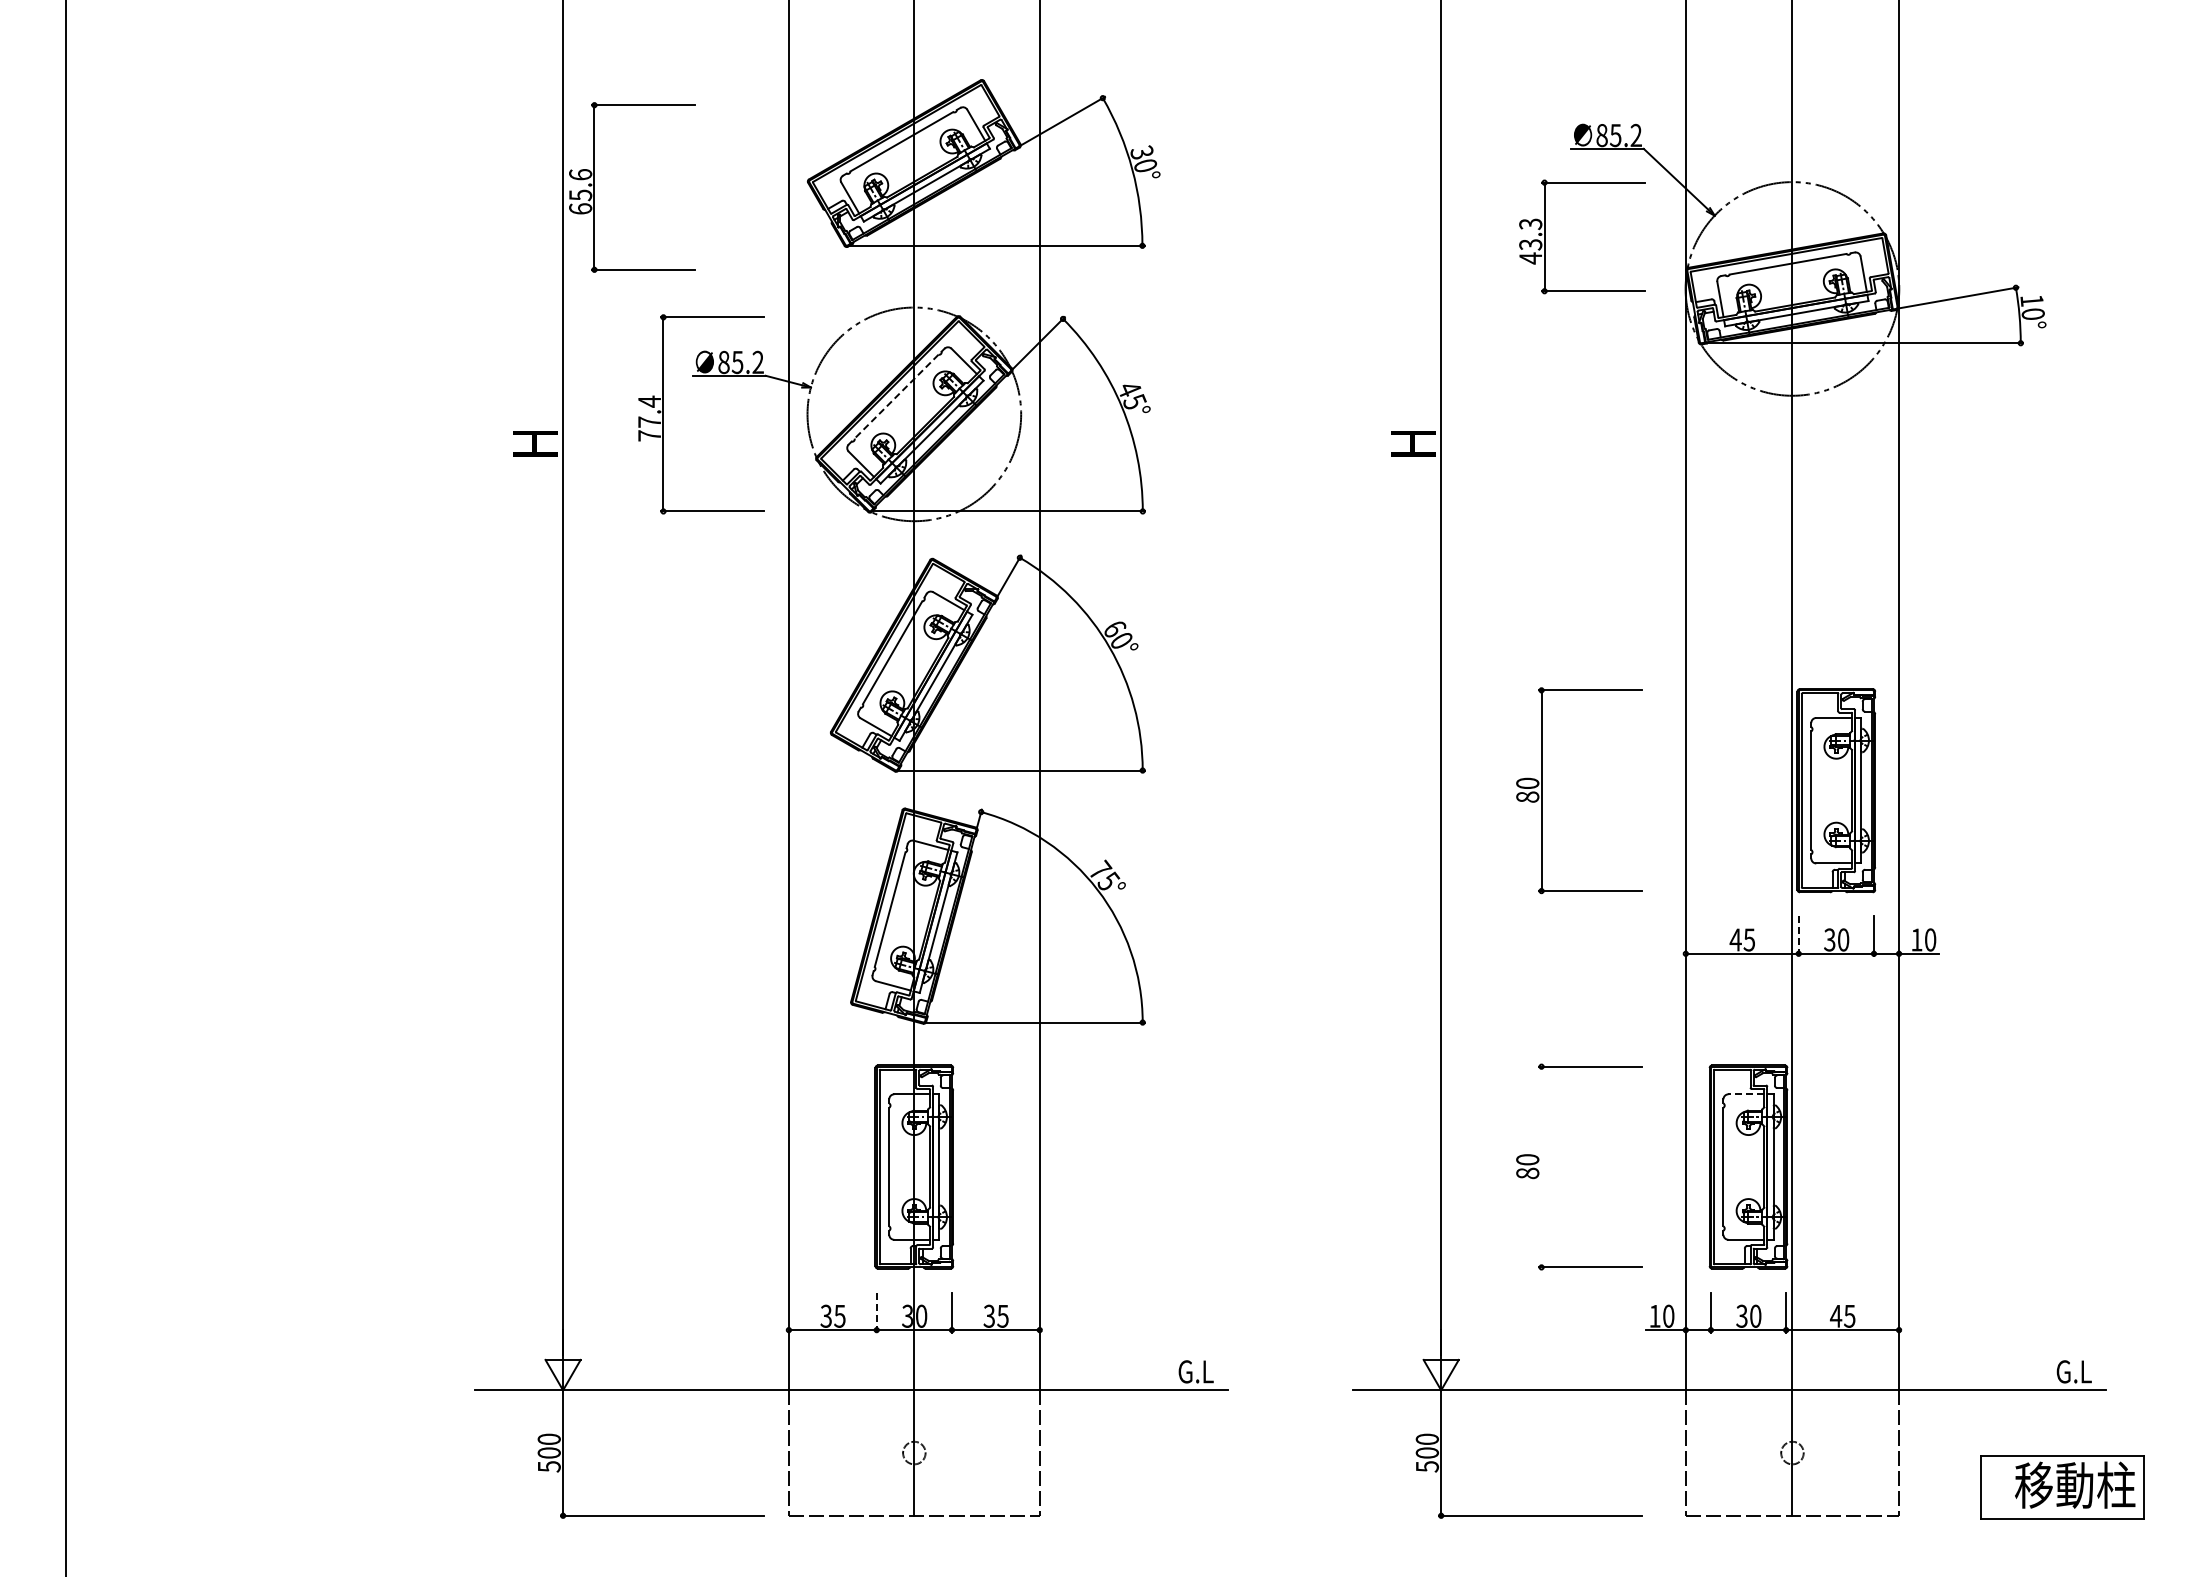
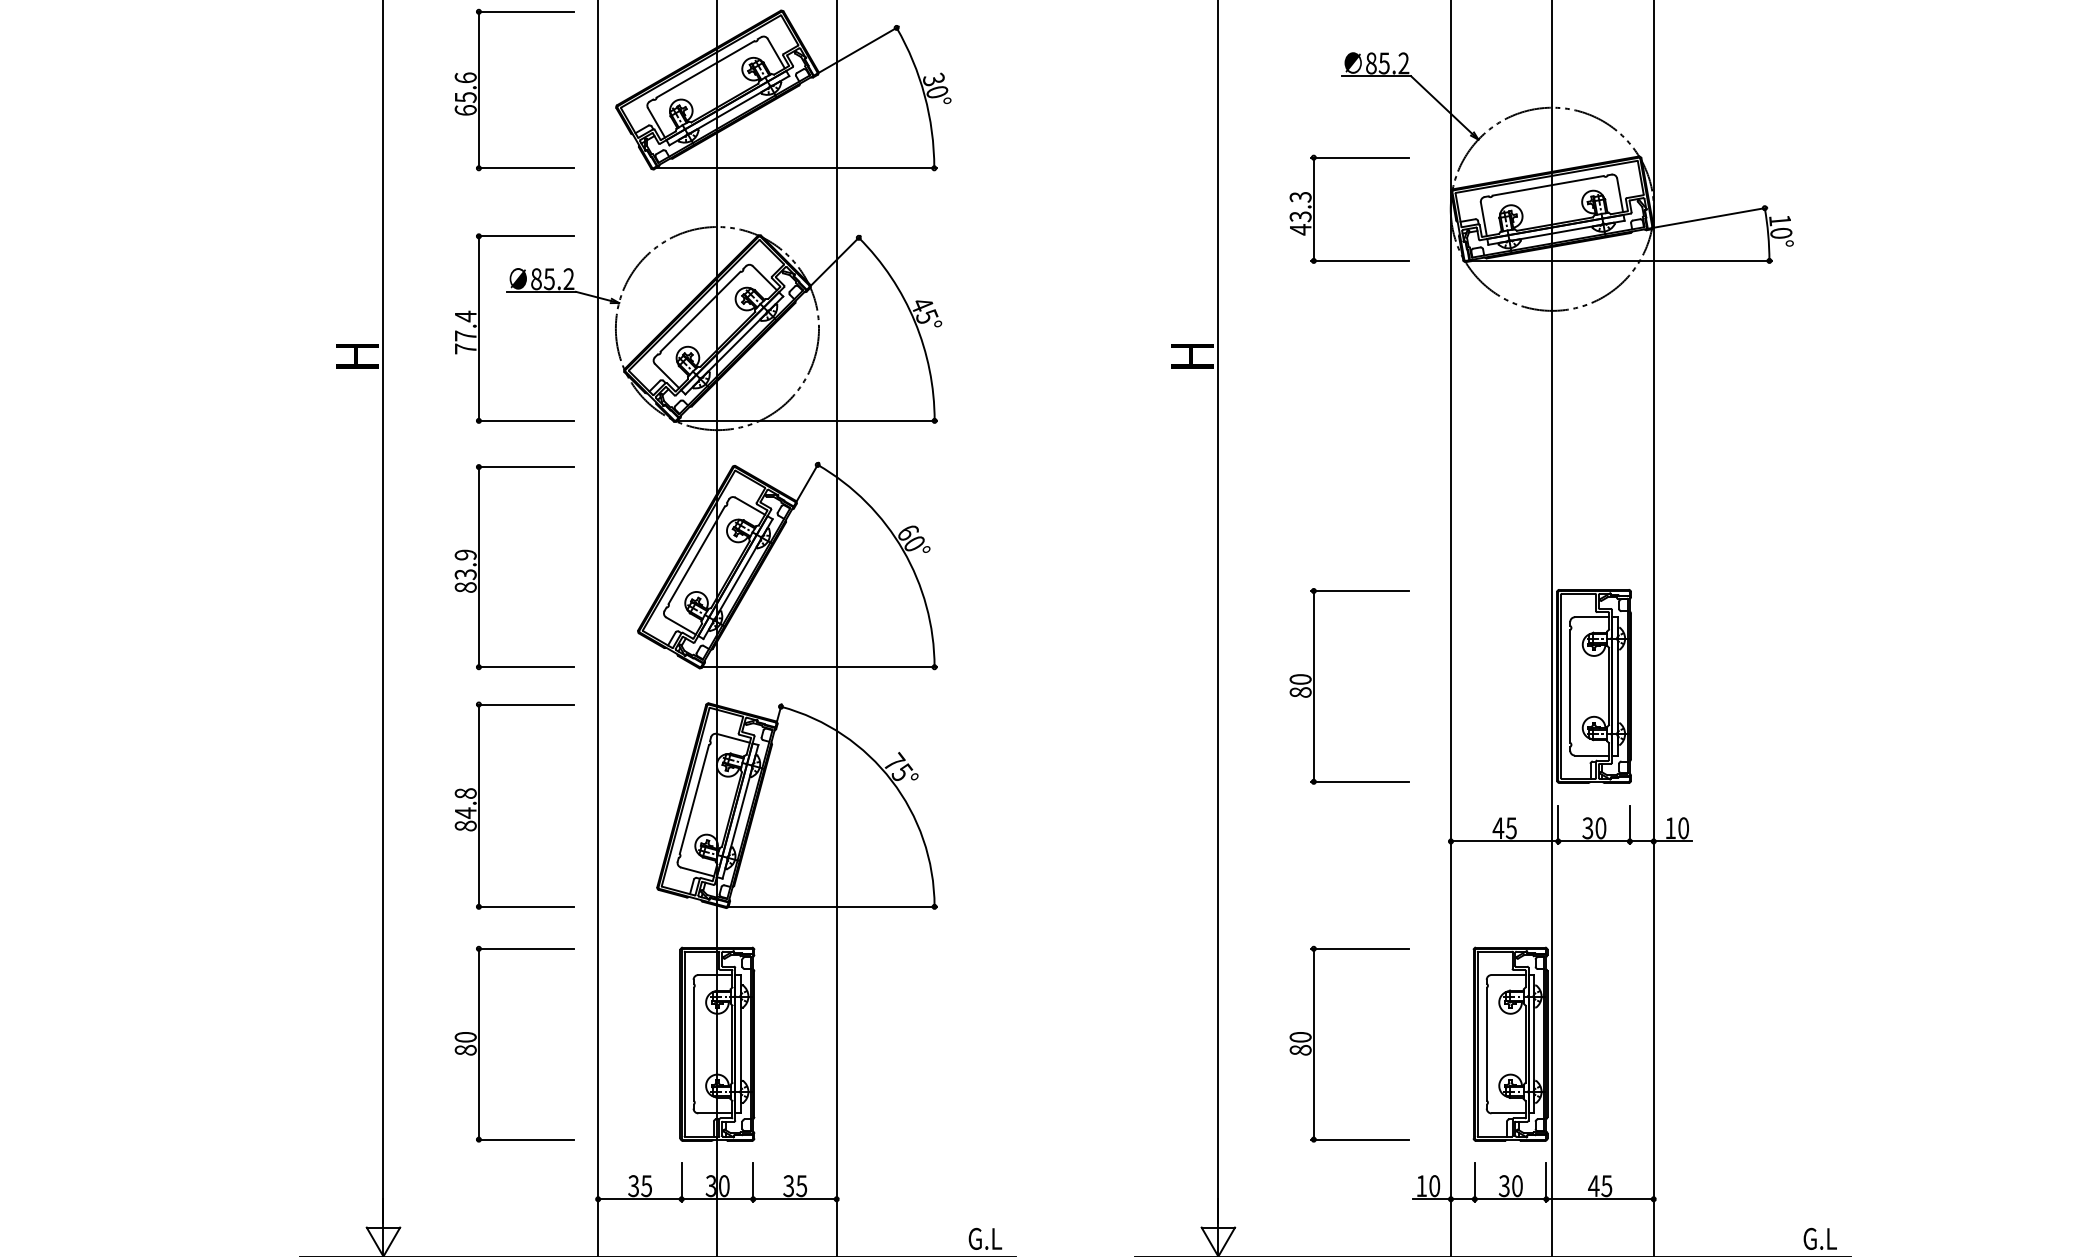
part: (594, 187) -> (478, 90), moved
part: (1545, 236) -> (1314, 208), moved
line: (896, 397) -> (700, 312), dashed -> solid
part: (663, 665) -> (478, 567), added
part: (663, 915) -> (478, 805), added
line: (1798, 936) -> (1558, 825), dashed -> solid
line: (1746, 1094) -> (1508, 975), dashed -> solid
part: (663, 1166) -> (478, 1043), added
line: (1541, 1166) -> (1313, 1043), added
line: (876, 1313) -> (681, 1183), dashed -> solid

